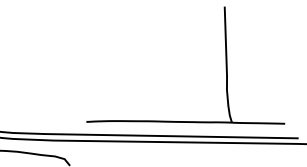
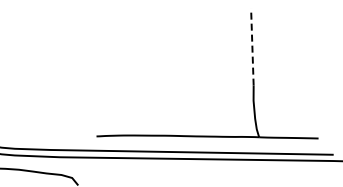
line: (226, 42) -> (252, 47), solid -> dashed

